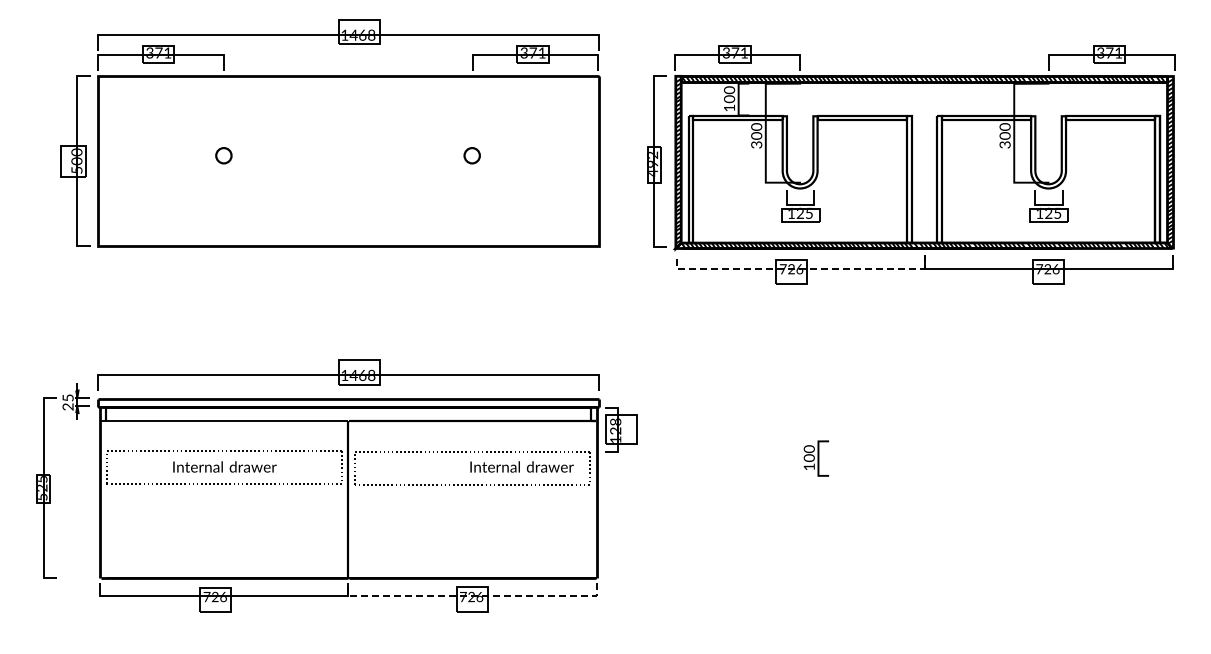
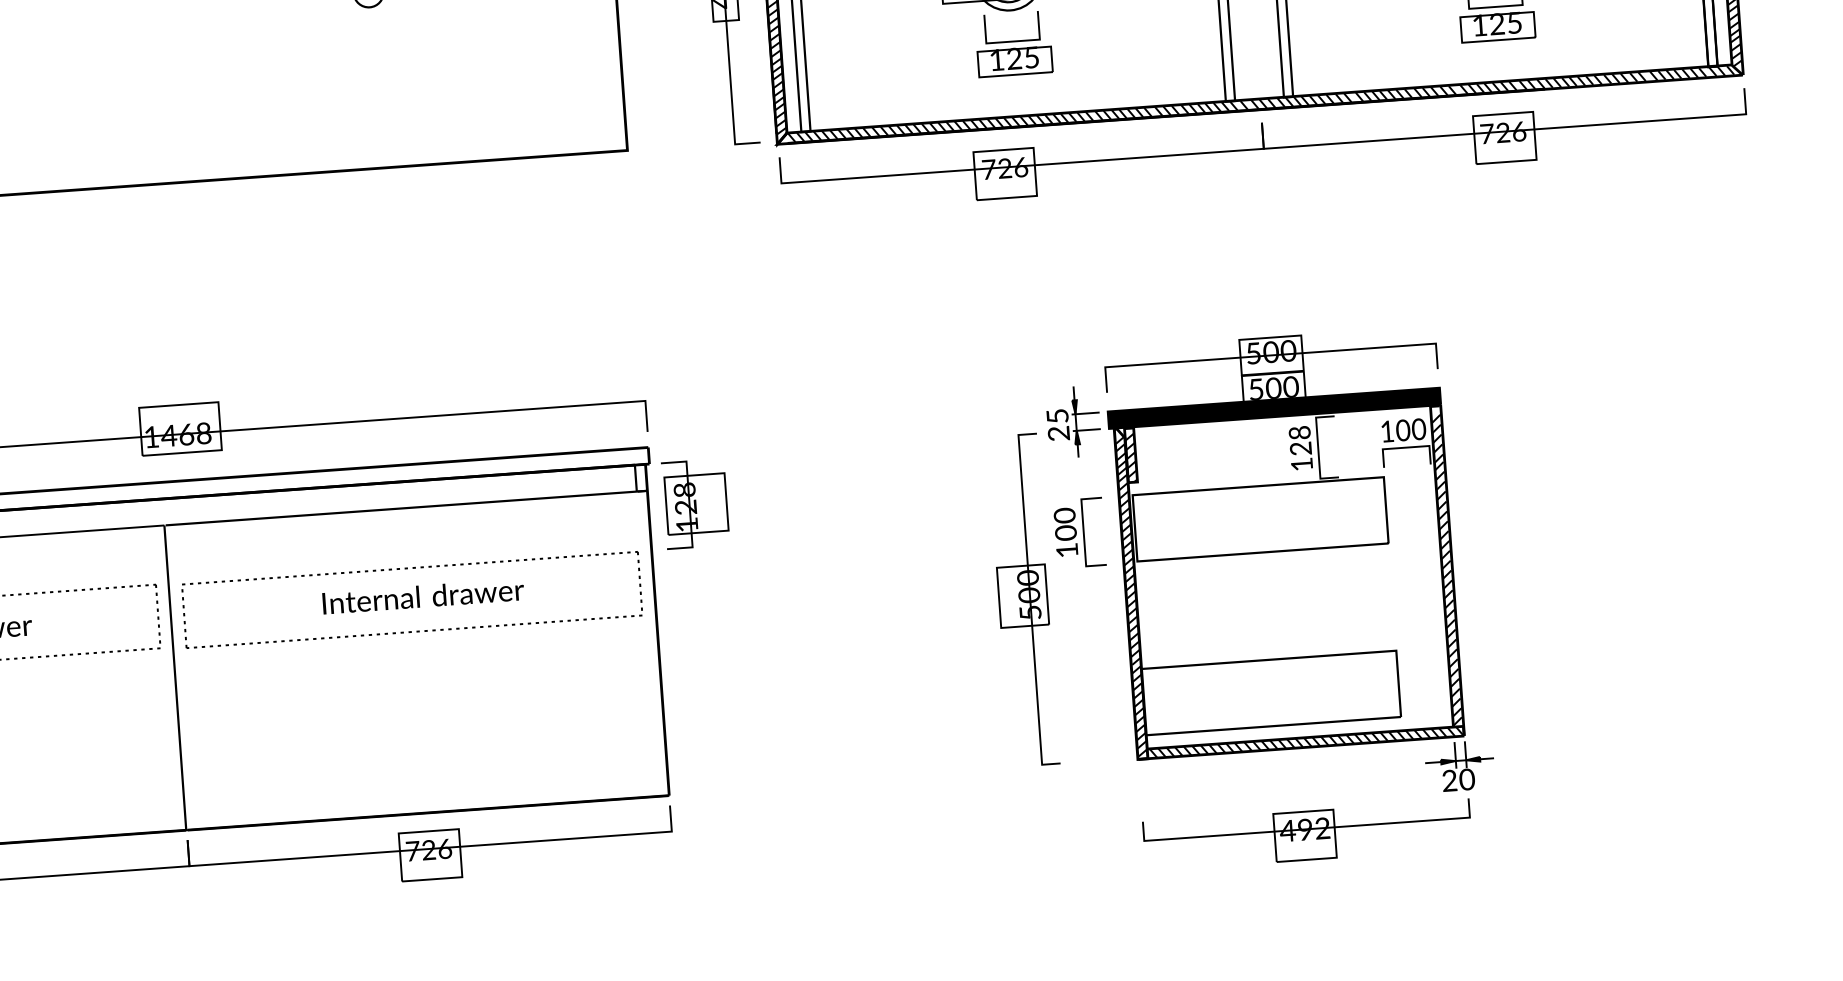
line: (800, 268) -> (1022, 165), dashed -> solid
text: (521, 466) -> (422, 595), moved
part: (895, 499) -> (1239, 601), added
line: (472, 596) -> (430, 848), dashed -> solid

